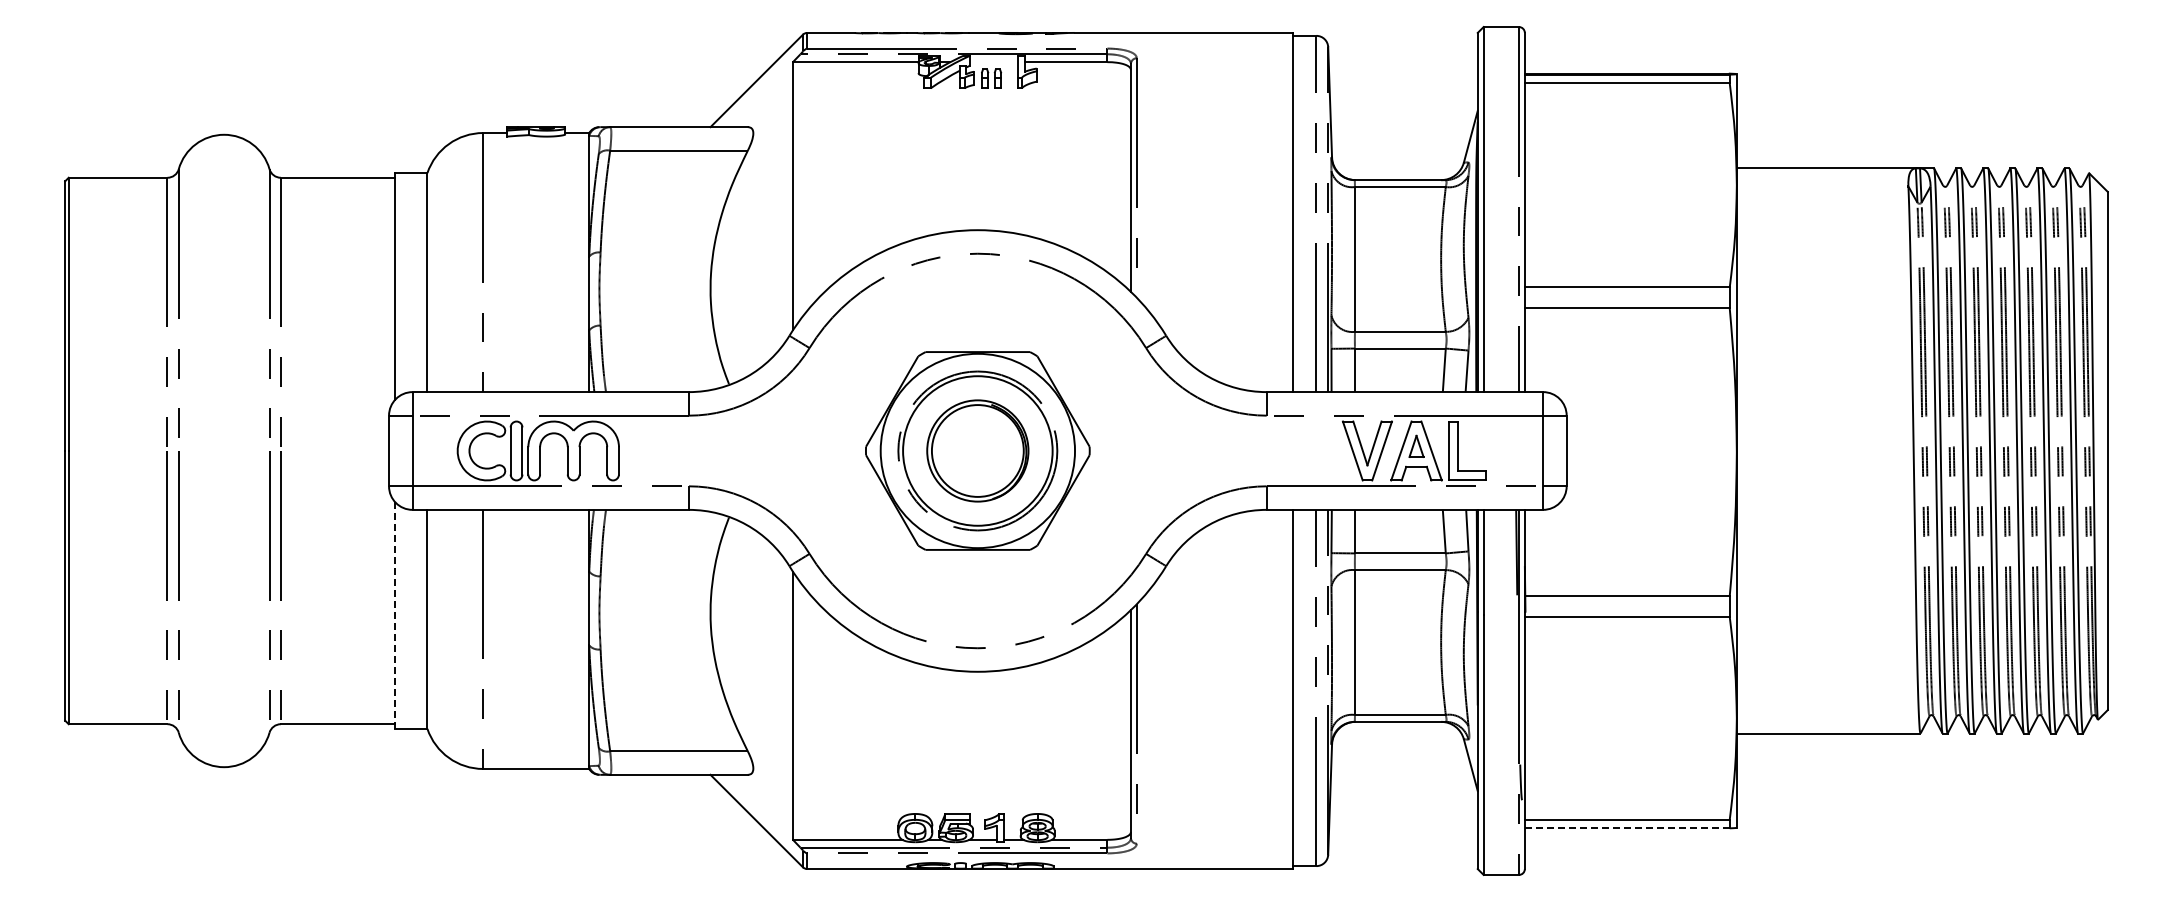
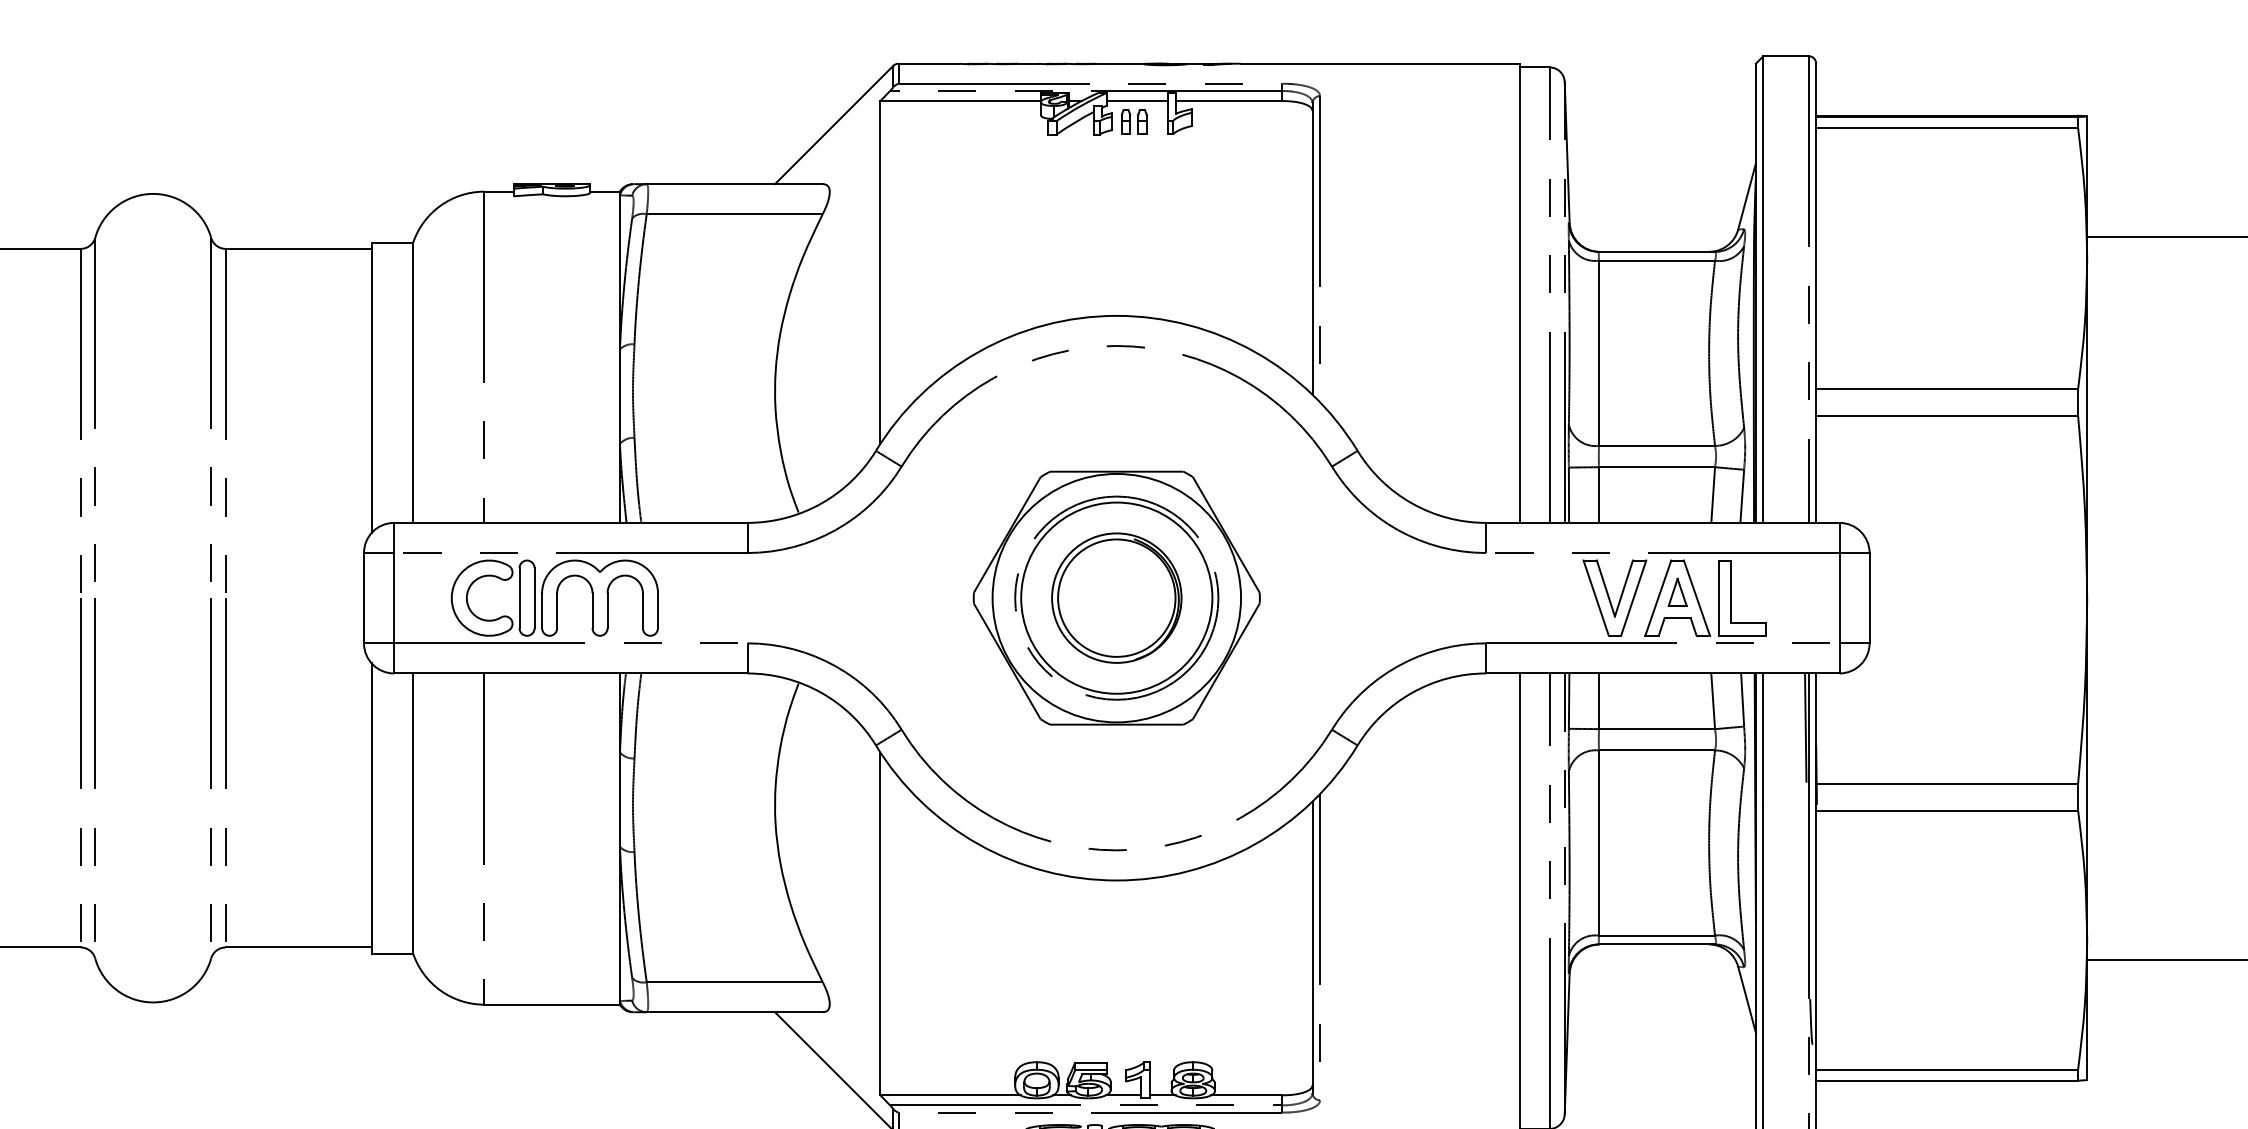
line: (993, 62) -> (1136, 101), added
line: (394, 615) -> (370, 808), dashed -> solid
line: (1627, 828) -> (1947, 1080), dashed -> solid

